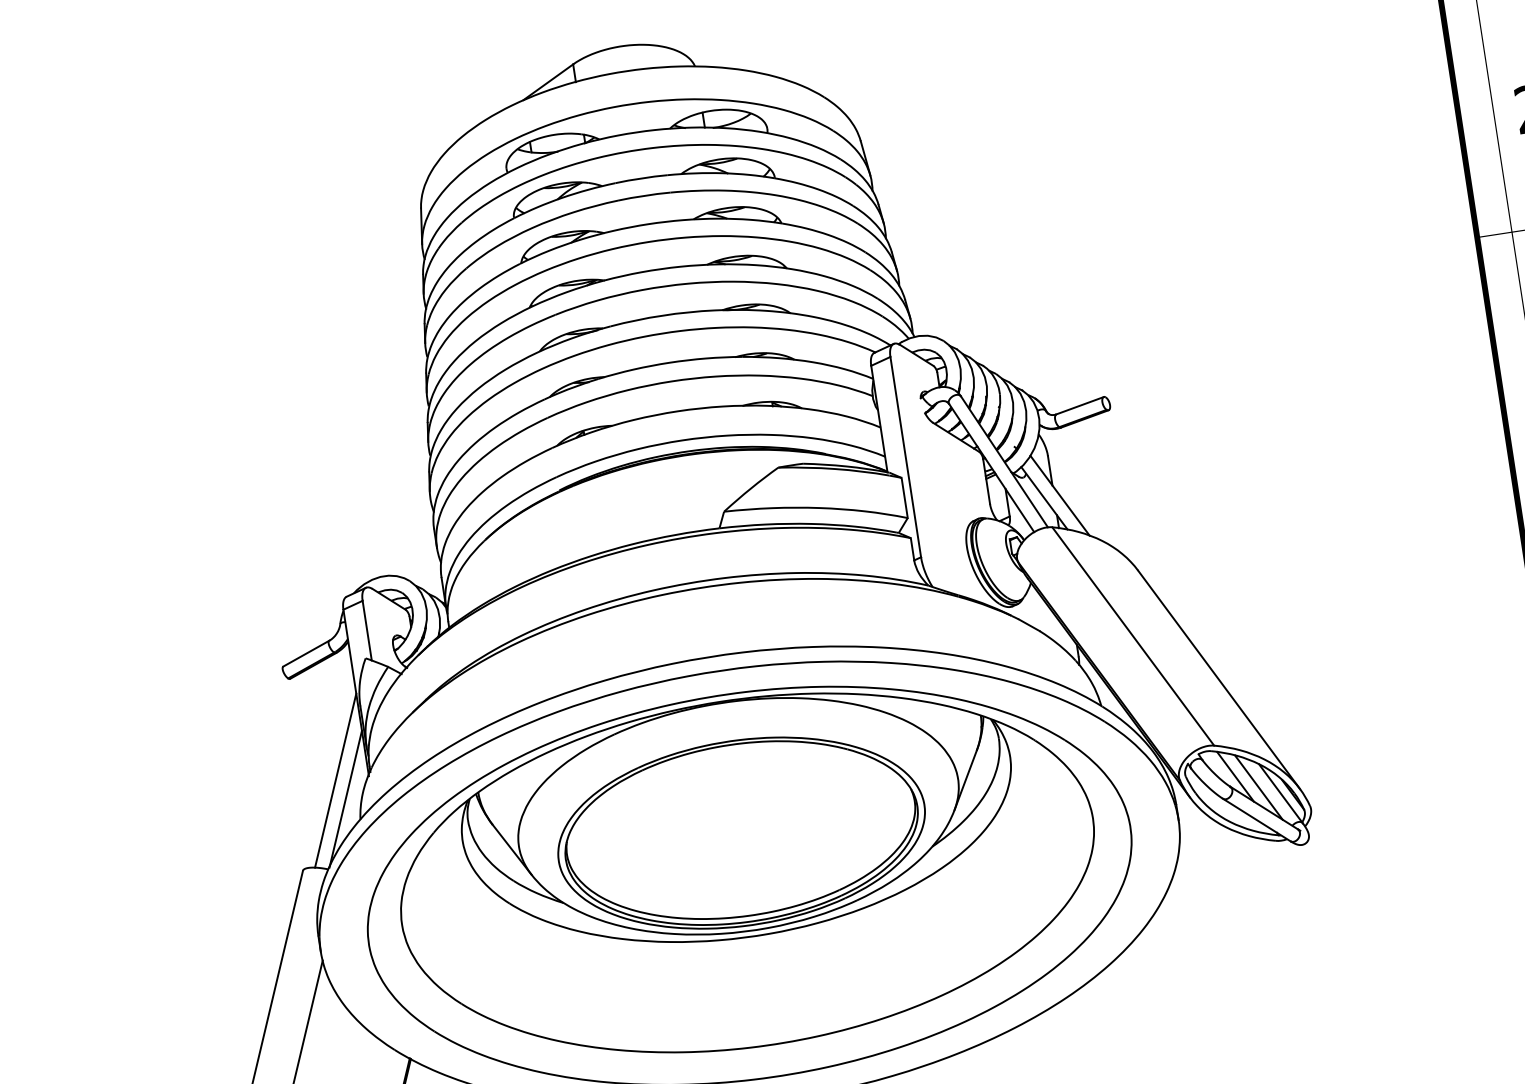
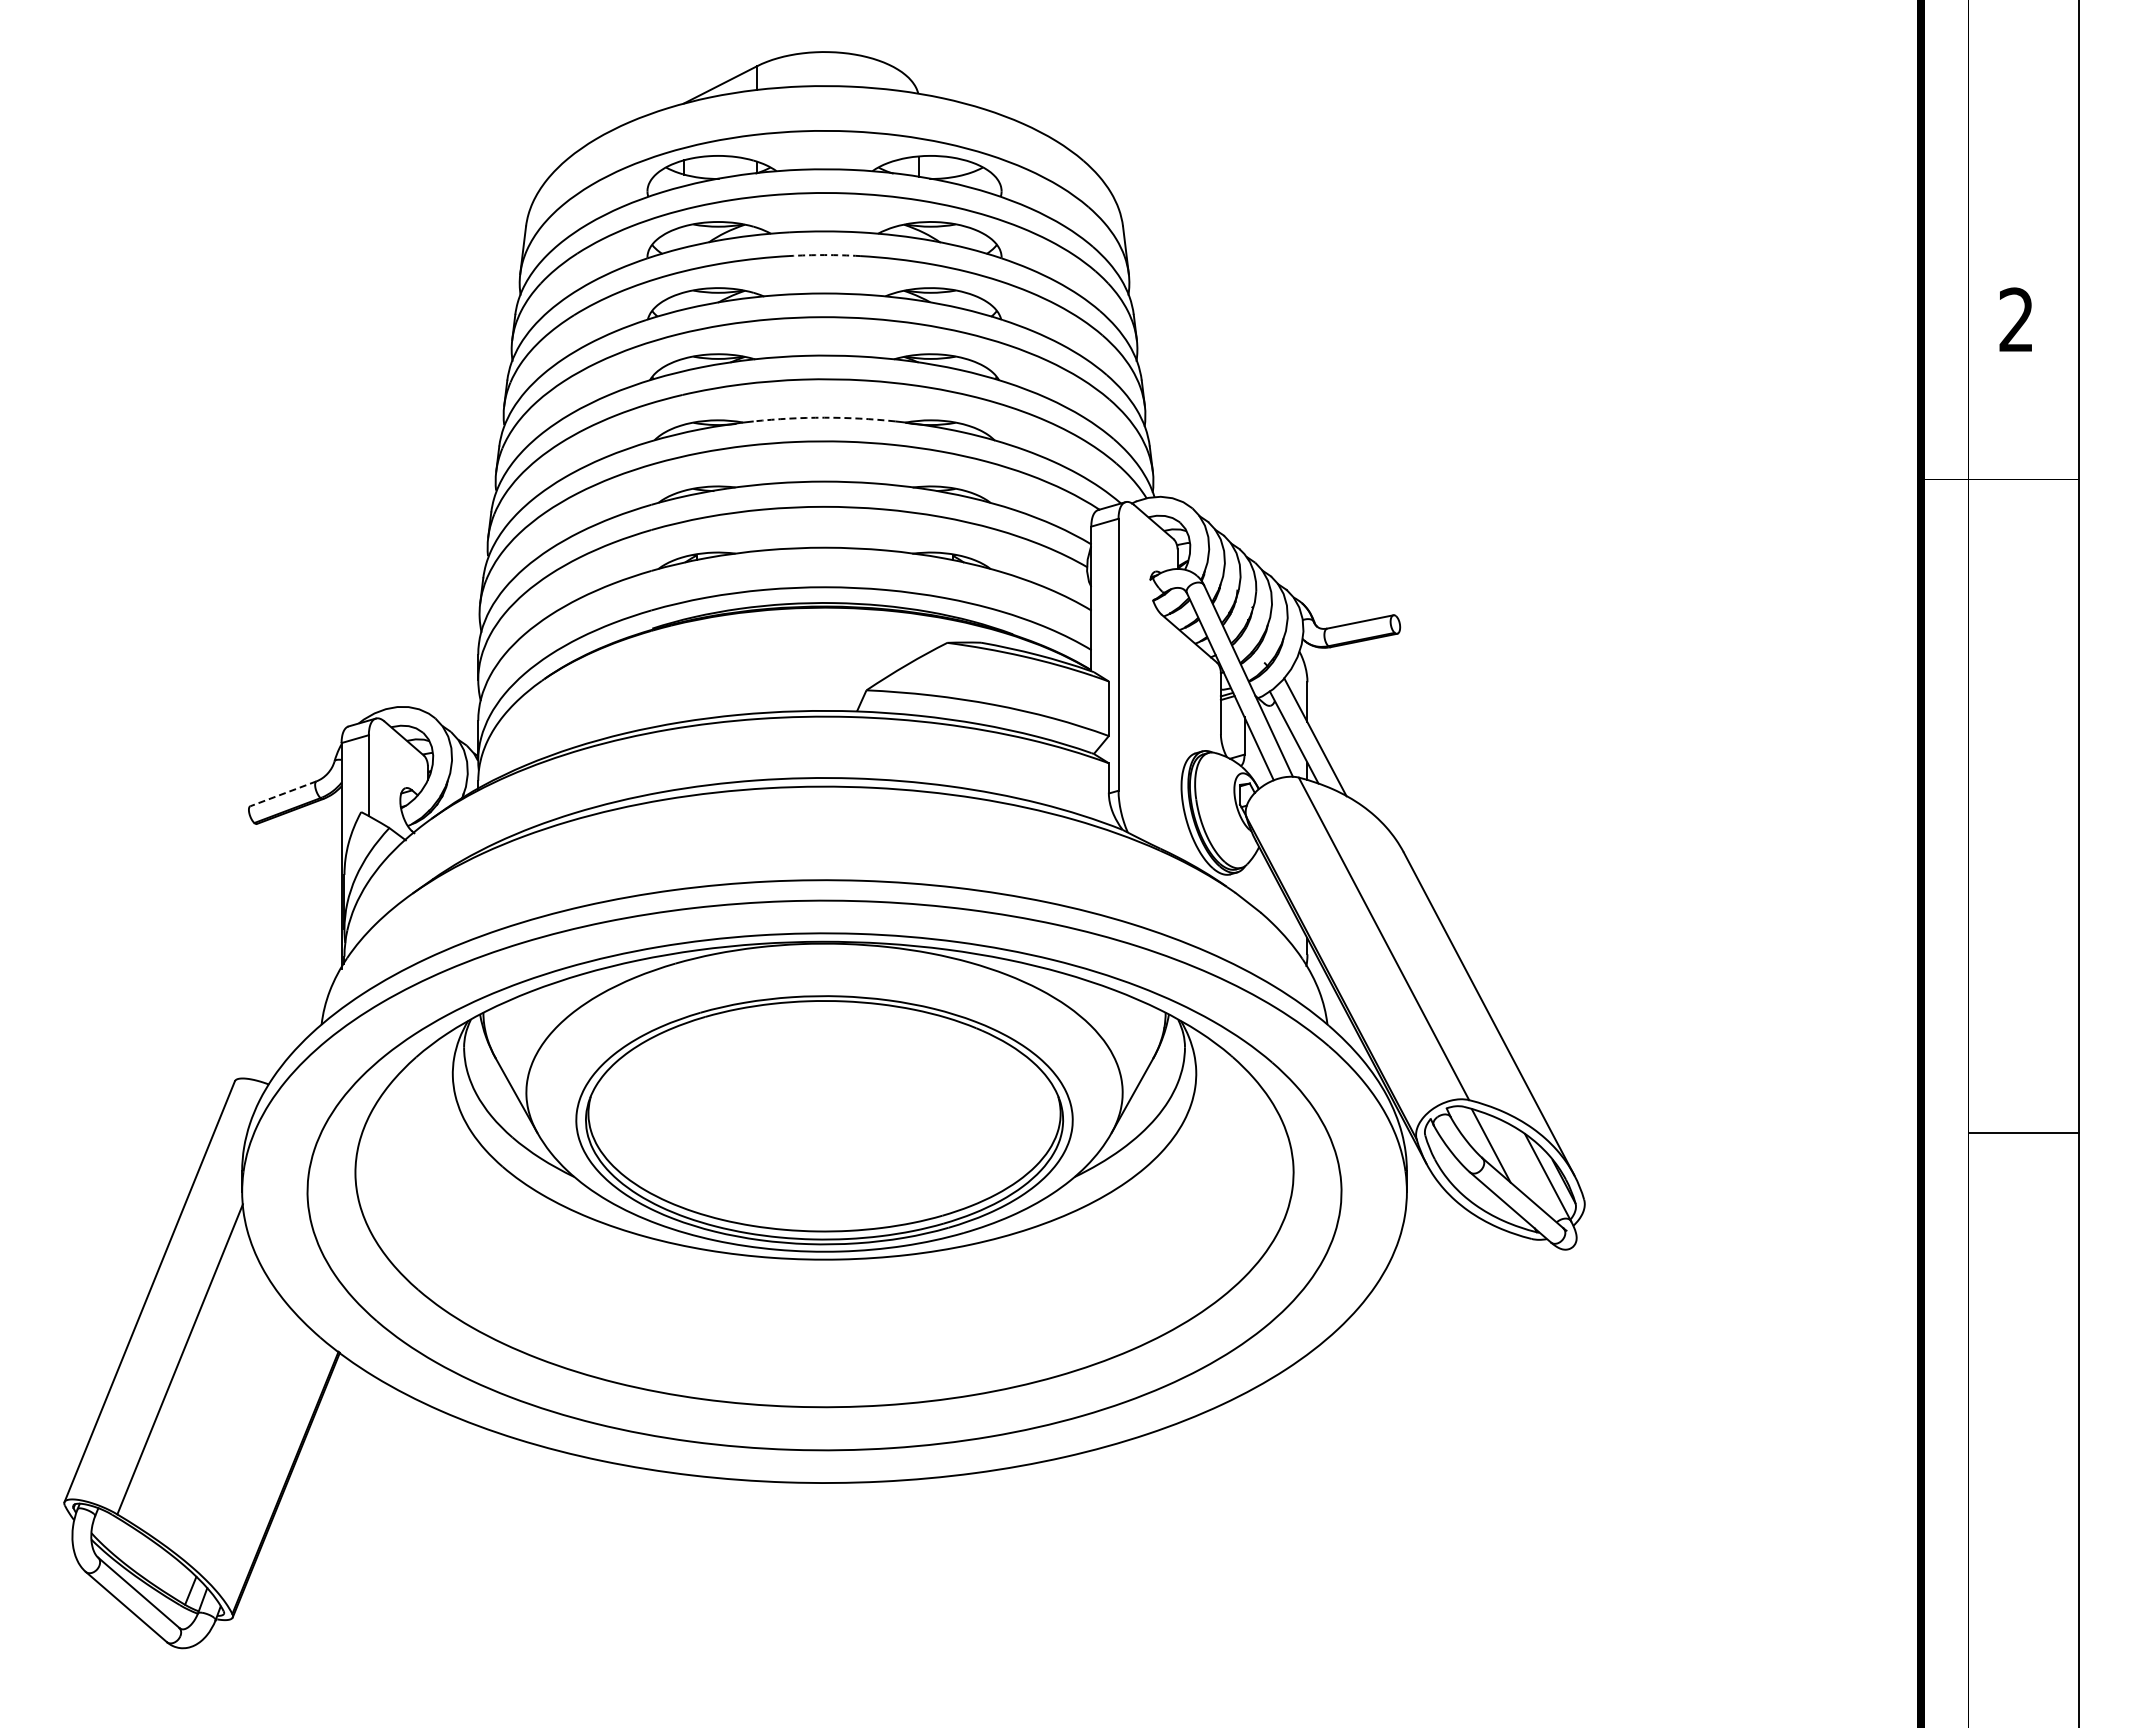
arc: (644, 196) -> (824, 255), solid -> dashed
arc: (662, 315) -> (824, 417), solid -> dashed
line: (306, 653) -> (283, 793), solid -> dashed
line: (335, 780) -> (296, 968), removed
line: (1258, 787) -> (1519, 1164), removed
line: (345, 798) -> (305, 994), removed

